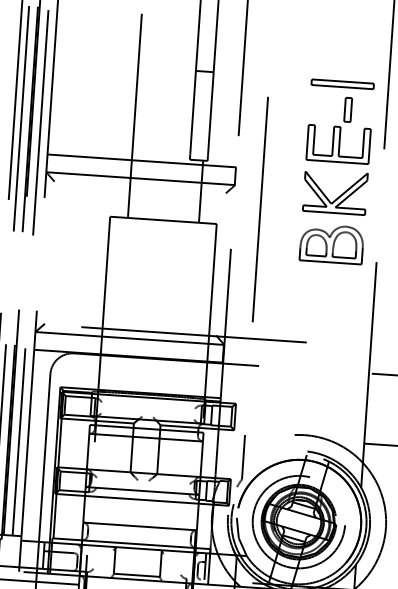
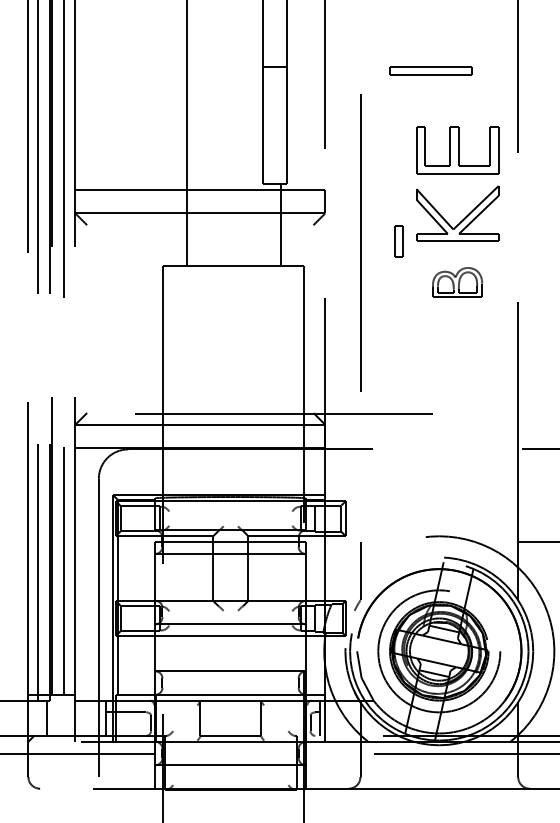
part: (342, 83) -> (430, 70), moved
part: (347, 110) -> (398, 241), moved
part: (331, 244) -> (457, 282), size x0.6

